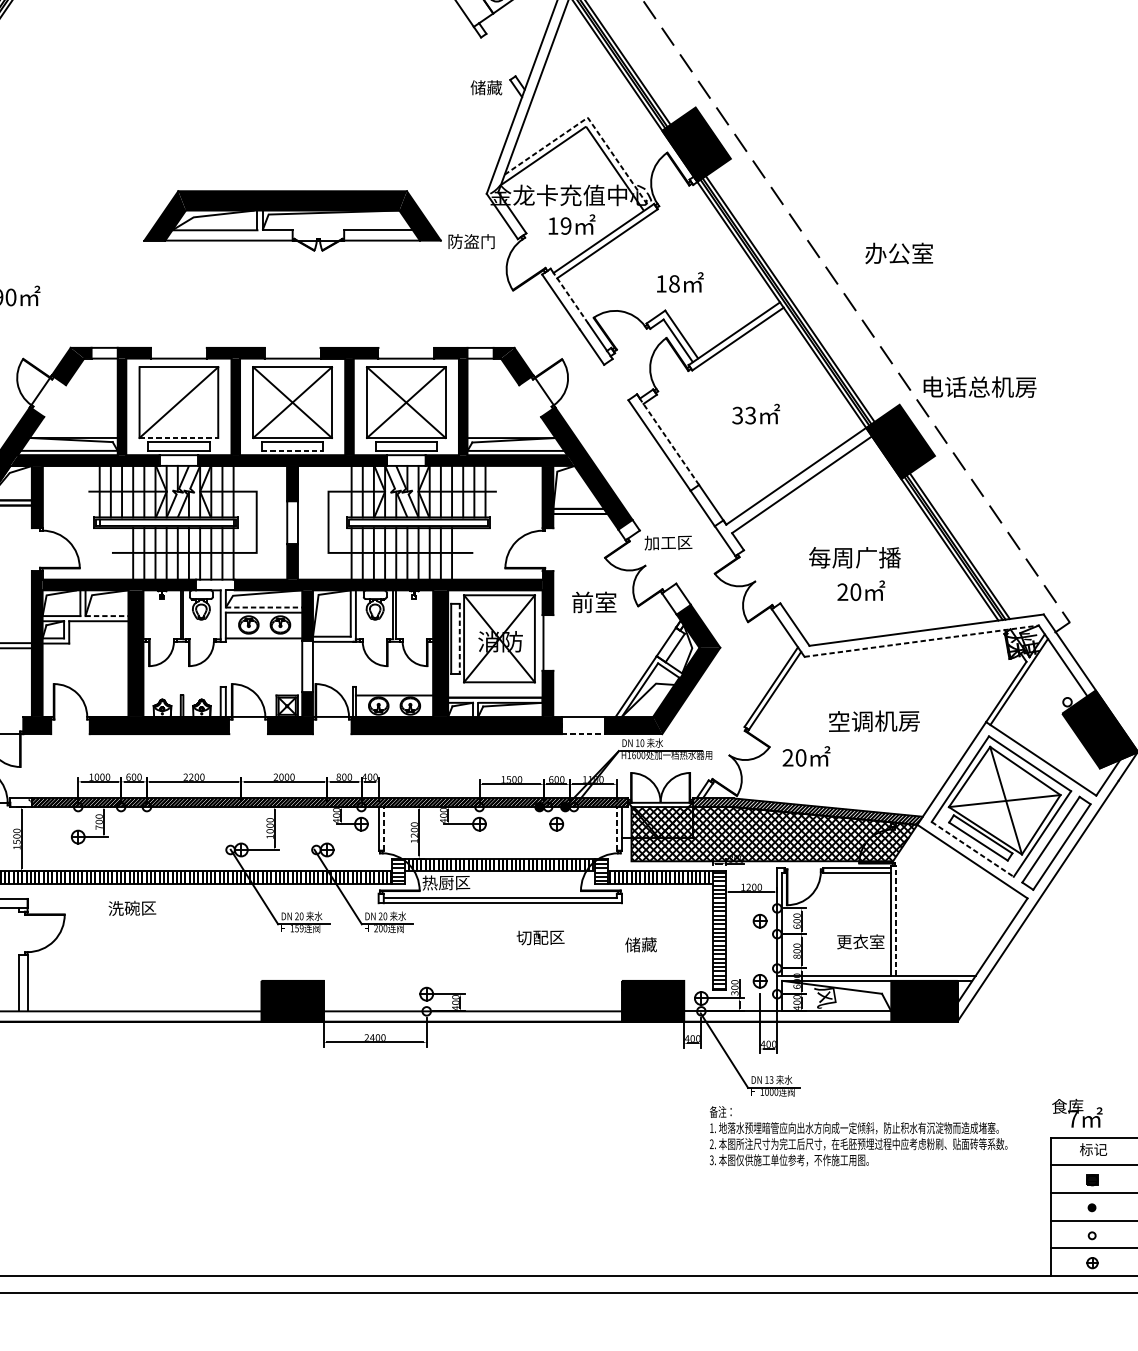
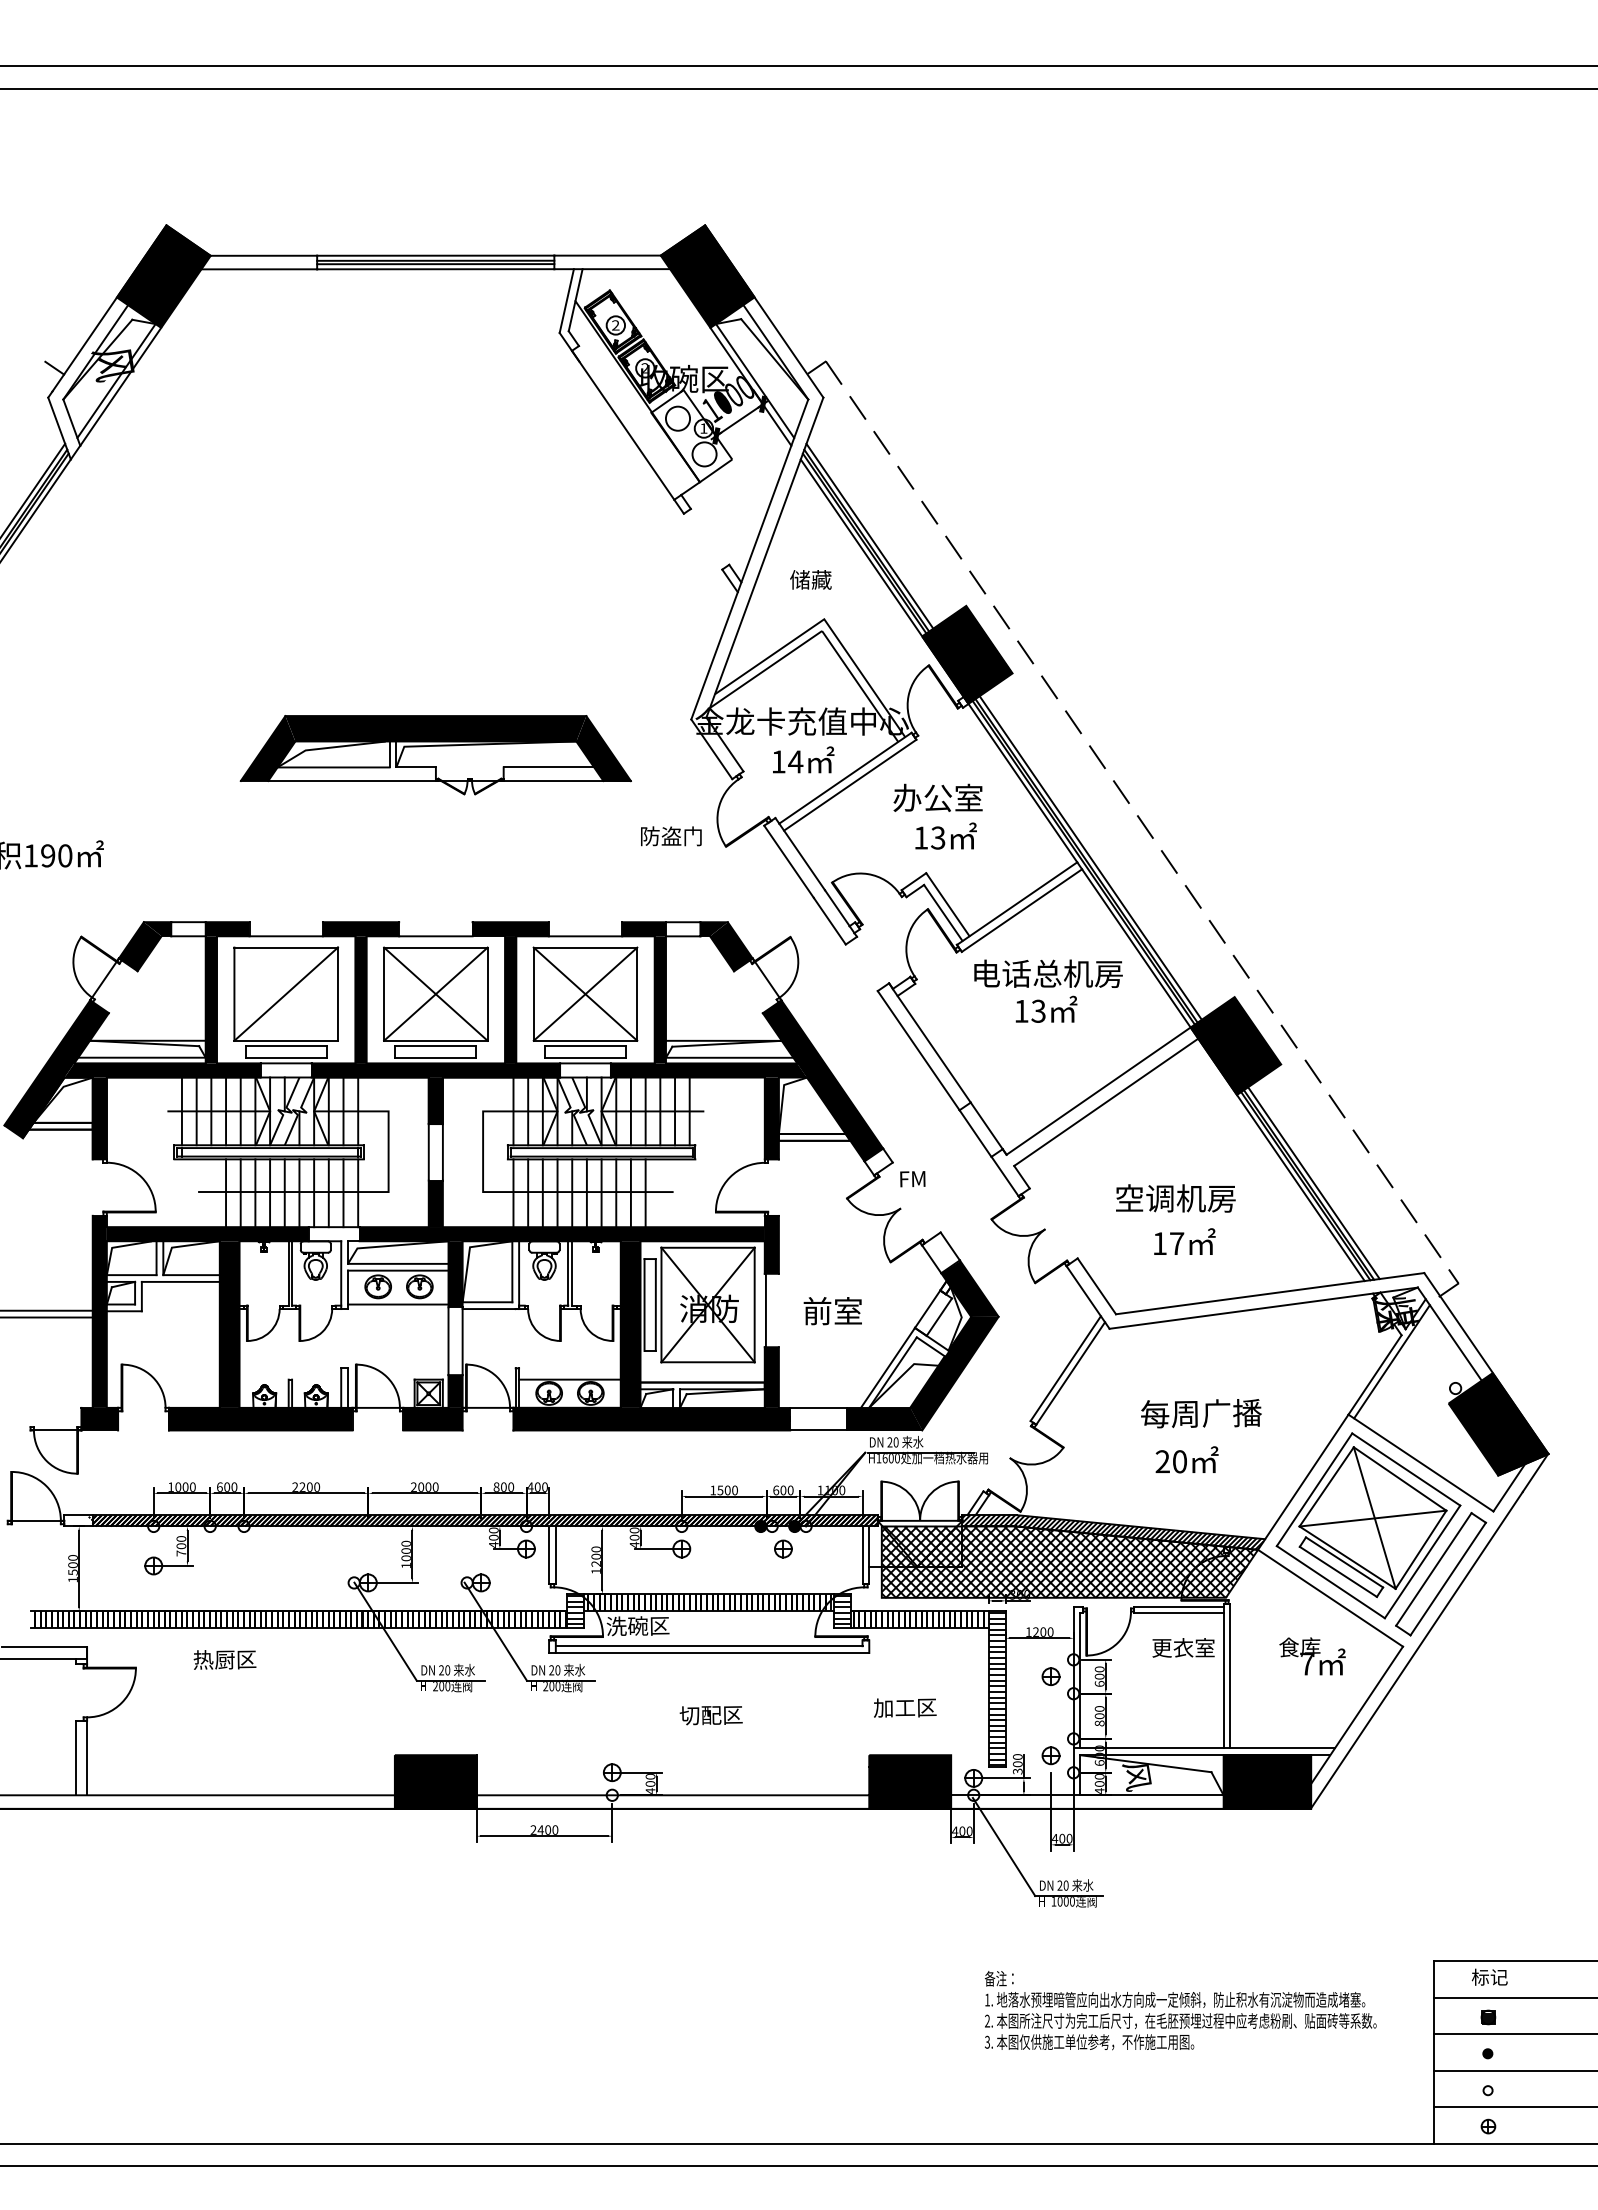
text: (486, 87) -> (810, 579), moved
line: (590, 120) -> (827, 623), dashed -> solid
text: (565, 225) -> (795, 761), 19 -> 14
text: (471, 241) -> (671, 836), moved
text: (898, 253) -> (937, 797), moved
text: (674, 283) -> (938, 837), 18 -> 13
line: (570, 297) -> (801, 856), dashed -> solid
text: (980, 386) -> (1048, 973), moved
text: (737, 414) -> (1021, 1010), 33 -> 13
line: (179, 437) -> (286, 1040), dashed -> solid
line: (669, 441) -> (931, 1045), dashed -> solid
line: (293, 450) -> (436, 1057), dashed -> solid
text: (668, 542) -> (930, 1178), 加工区 -> FM
text: (854, 557) -> (1175, 1198), 每周广播 -> 空调机房
text: (849, 592) -> (1168, 1243), 20 -> 17
text: (594, 602) -> (832, 1311), moved
line: (264, 607) -> (398, 1263), dashed -> solid
line: (107, 616) -> (192, 1275), dashed -> solid
line: (459, 639) -> (655, 1305), dashed -> solid
line: (921, 641) -> (1263, 1308), dashed -> solid
text: (874, 721) -> (1201, 1413), 空调机房 -> 每周广播
line: (583, 734) -> (818, 1430), dashed -> solid
text: (637, 743) -> (889, 1442), 10 -> 20
text: (806, 756) -> (1186, 1459), moved
line: (383, 829) -> (555, 1555), dashed -> solid
line: (616, 829) -> (862, 1555), dashed -> solid
line: (972, 849) -> (1330, 1582), dashed -> solid
text: (438, 883) -> (627, 1626), 热厨区 -> 洗碗区
text: (123, 908) -> (213, 1659), 洗碗区 -> 热厨区
line: (896, 920) -> (1230, 1675), dashed -> solid
text: (296, 928) -> (441, 1686), 159 -> 200
text: (540, 937) -> (710, 1715), moved
text: (860, 941) -> (1183, 1647), moved
text: (648, 944) -> (904, 1707), 储藏 -> 加工区
text: (768, 1079) -> (1062, 1885), 13 -> 20
text: (1077, 1113) -> (1312, 1656), moved
text: (858, 1136) -> (1180, 2010), moved

